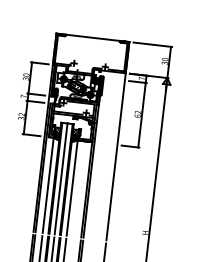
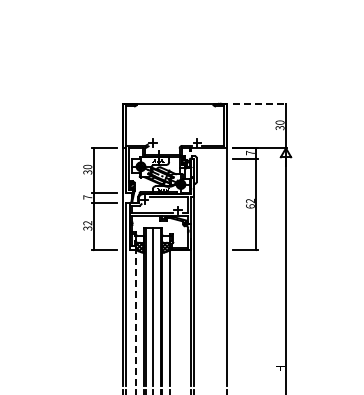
line: (153, 44) -> (260, 103), solid -> dashed
line: (48, 181) -> (136, 312), solid -> dashed

